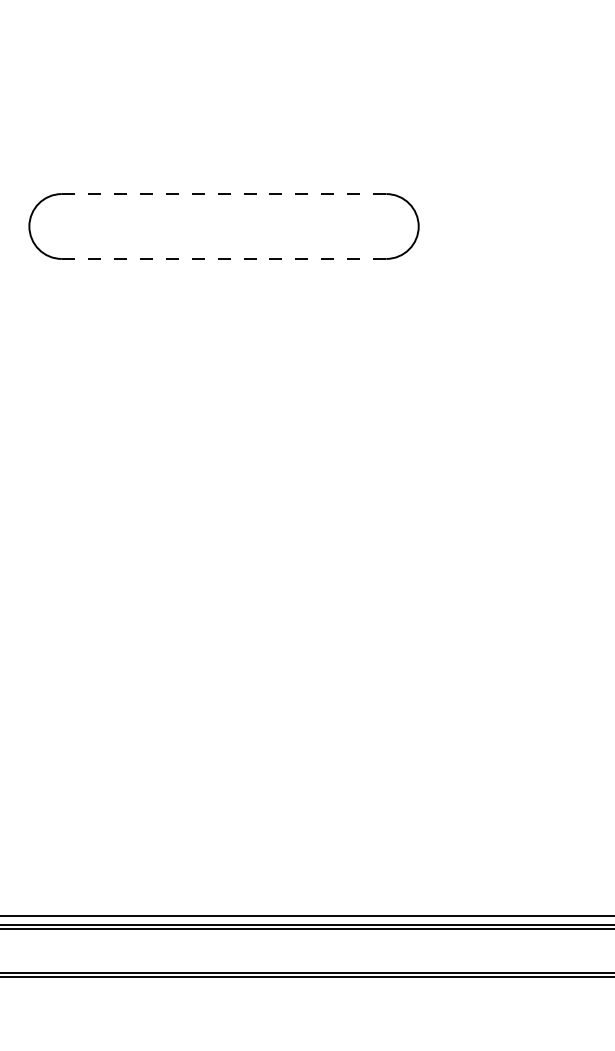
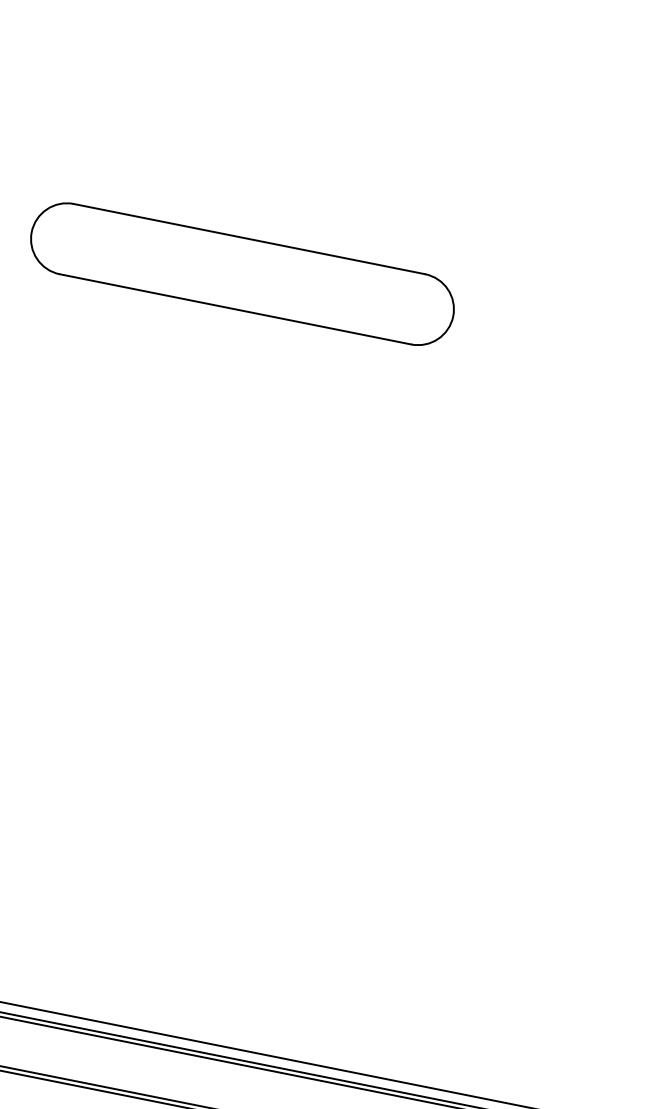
line: (224, 194) -> (249, 239), dashed -> solid
line: (223, 258) -> (234, 308), dashed -> solid

